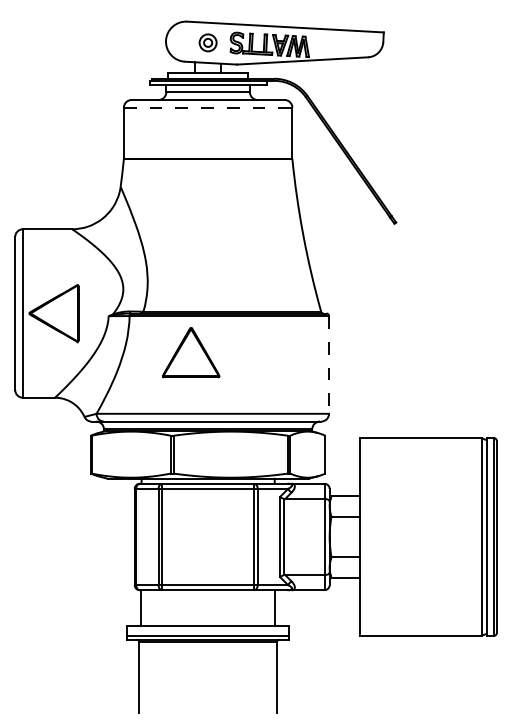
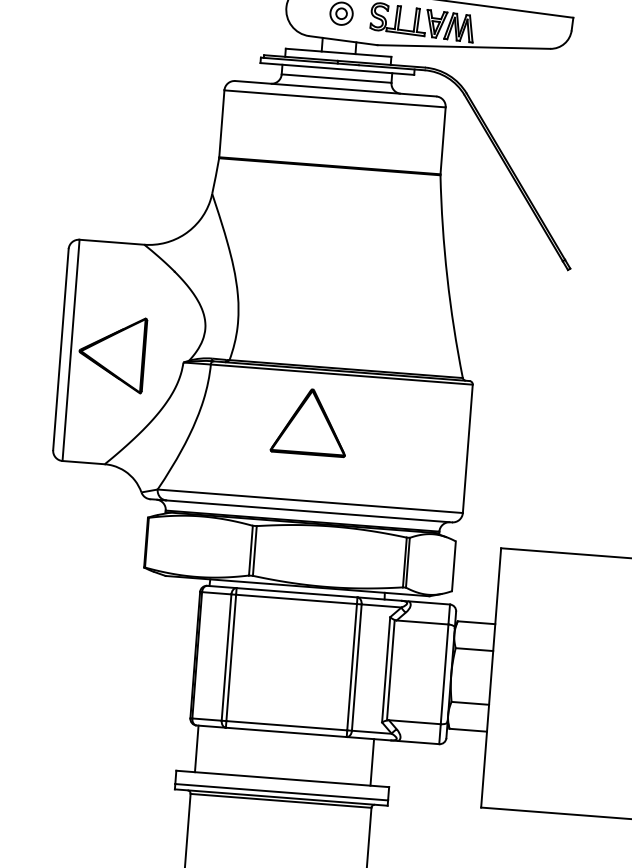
line: (208, 107) -> (335, 98), dashed -> solid
part: (191, 352) -> (310, 421), moved
line: (329, 364) -> (468, 448), dashed -> solid

